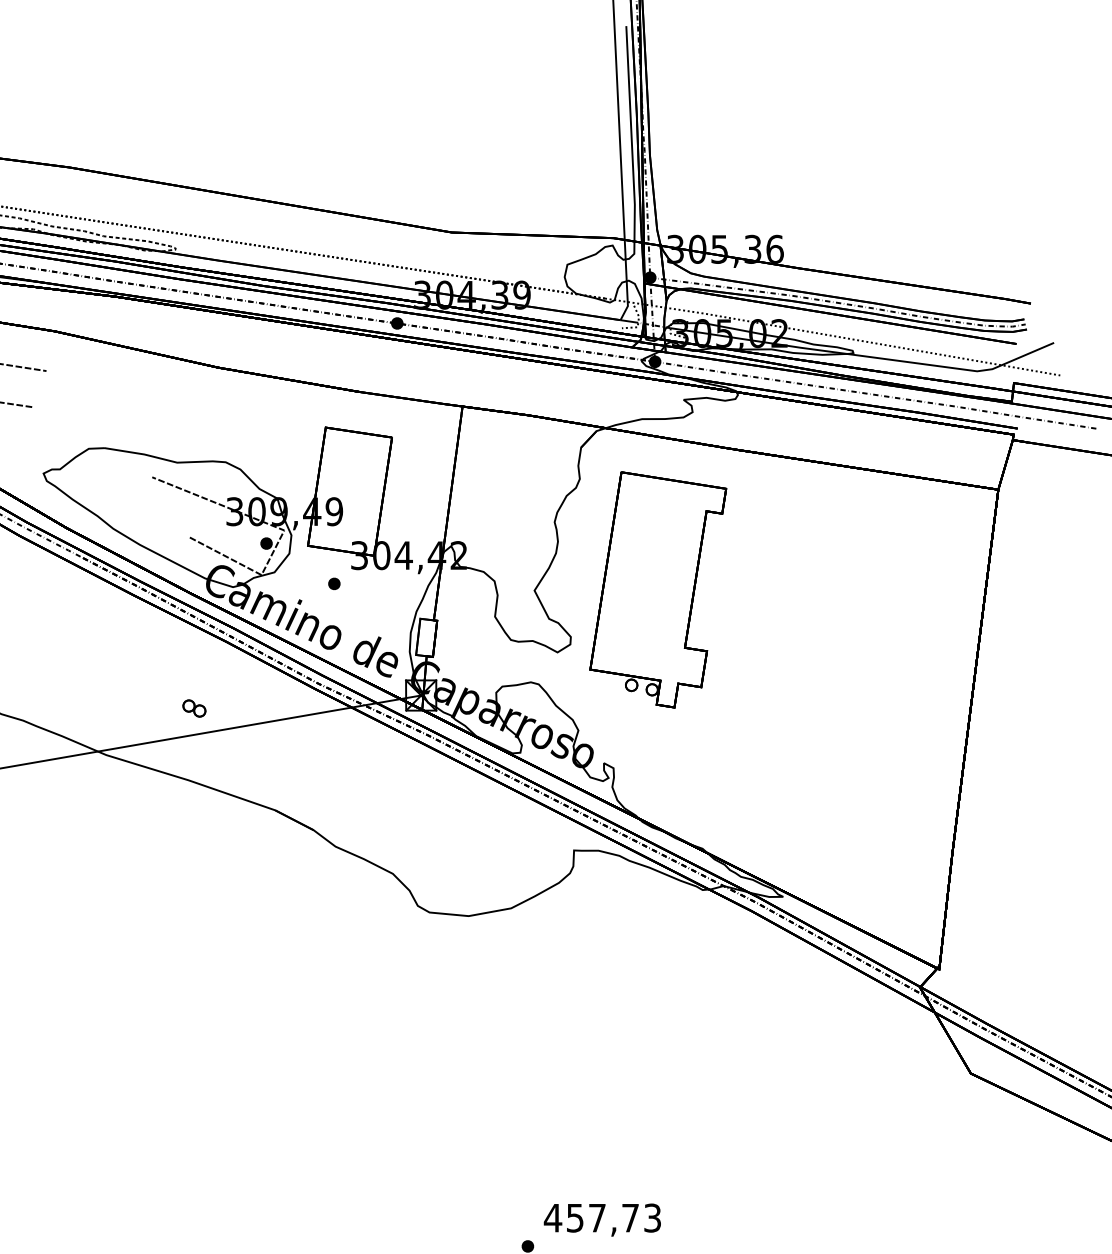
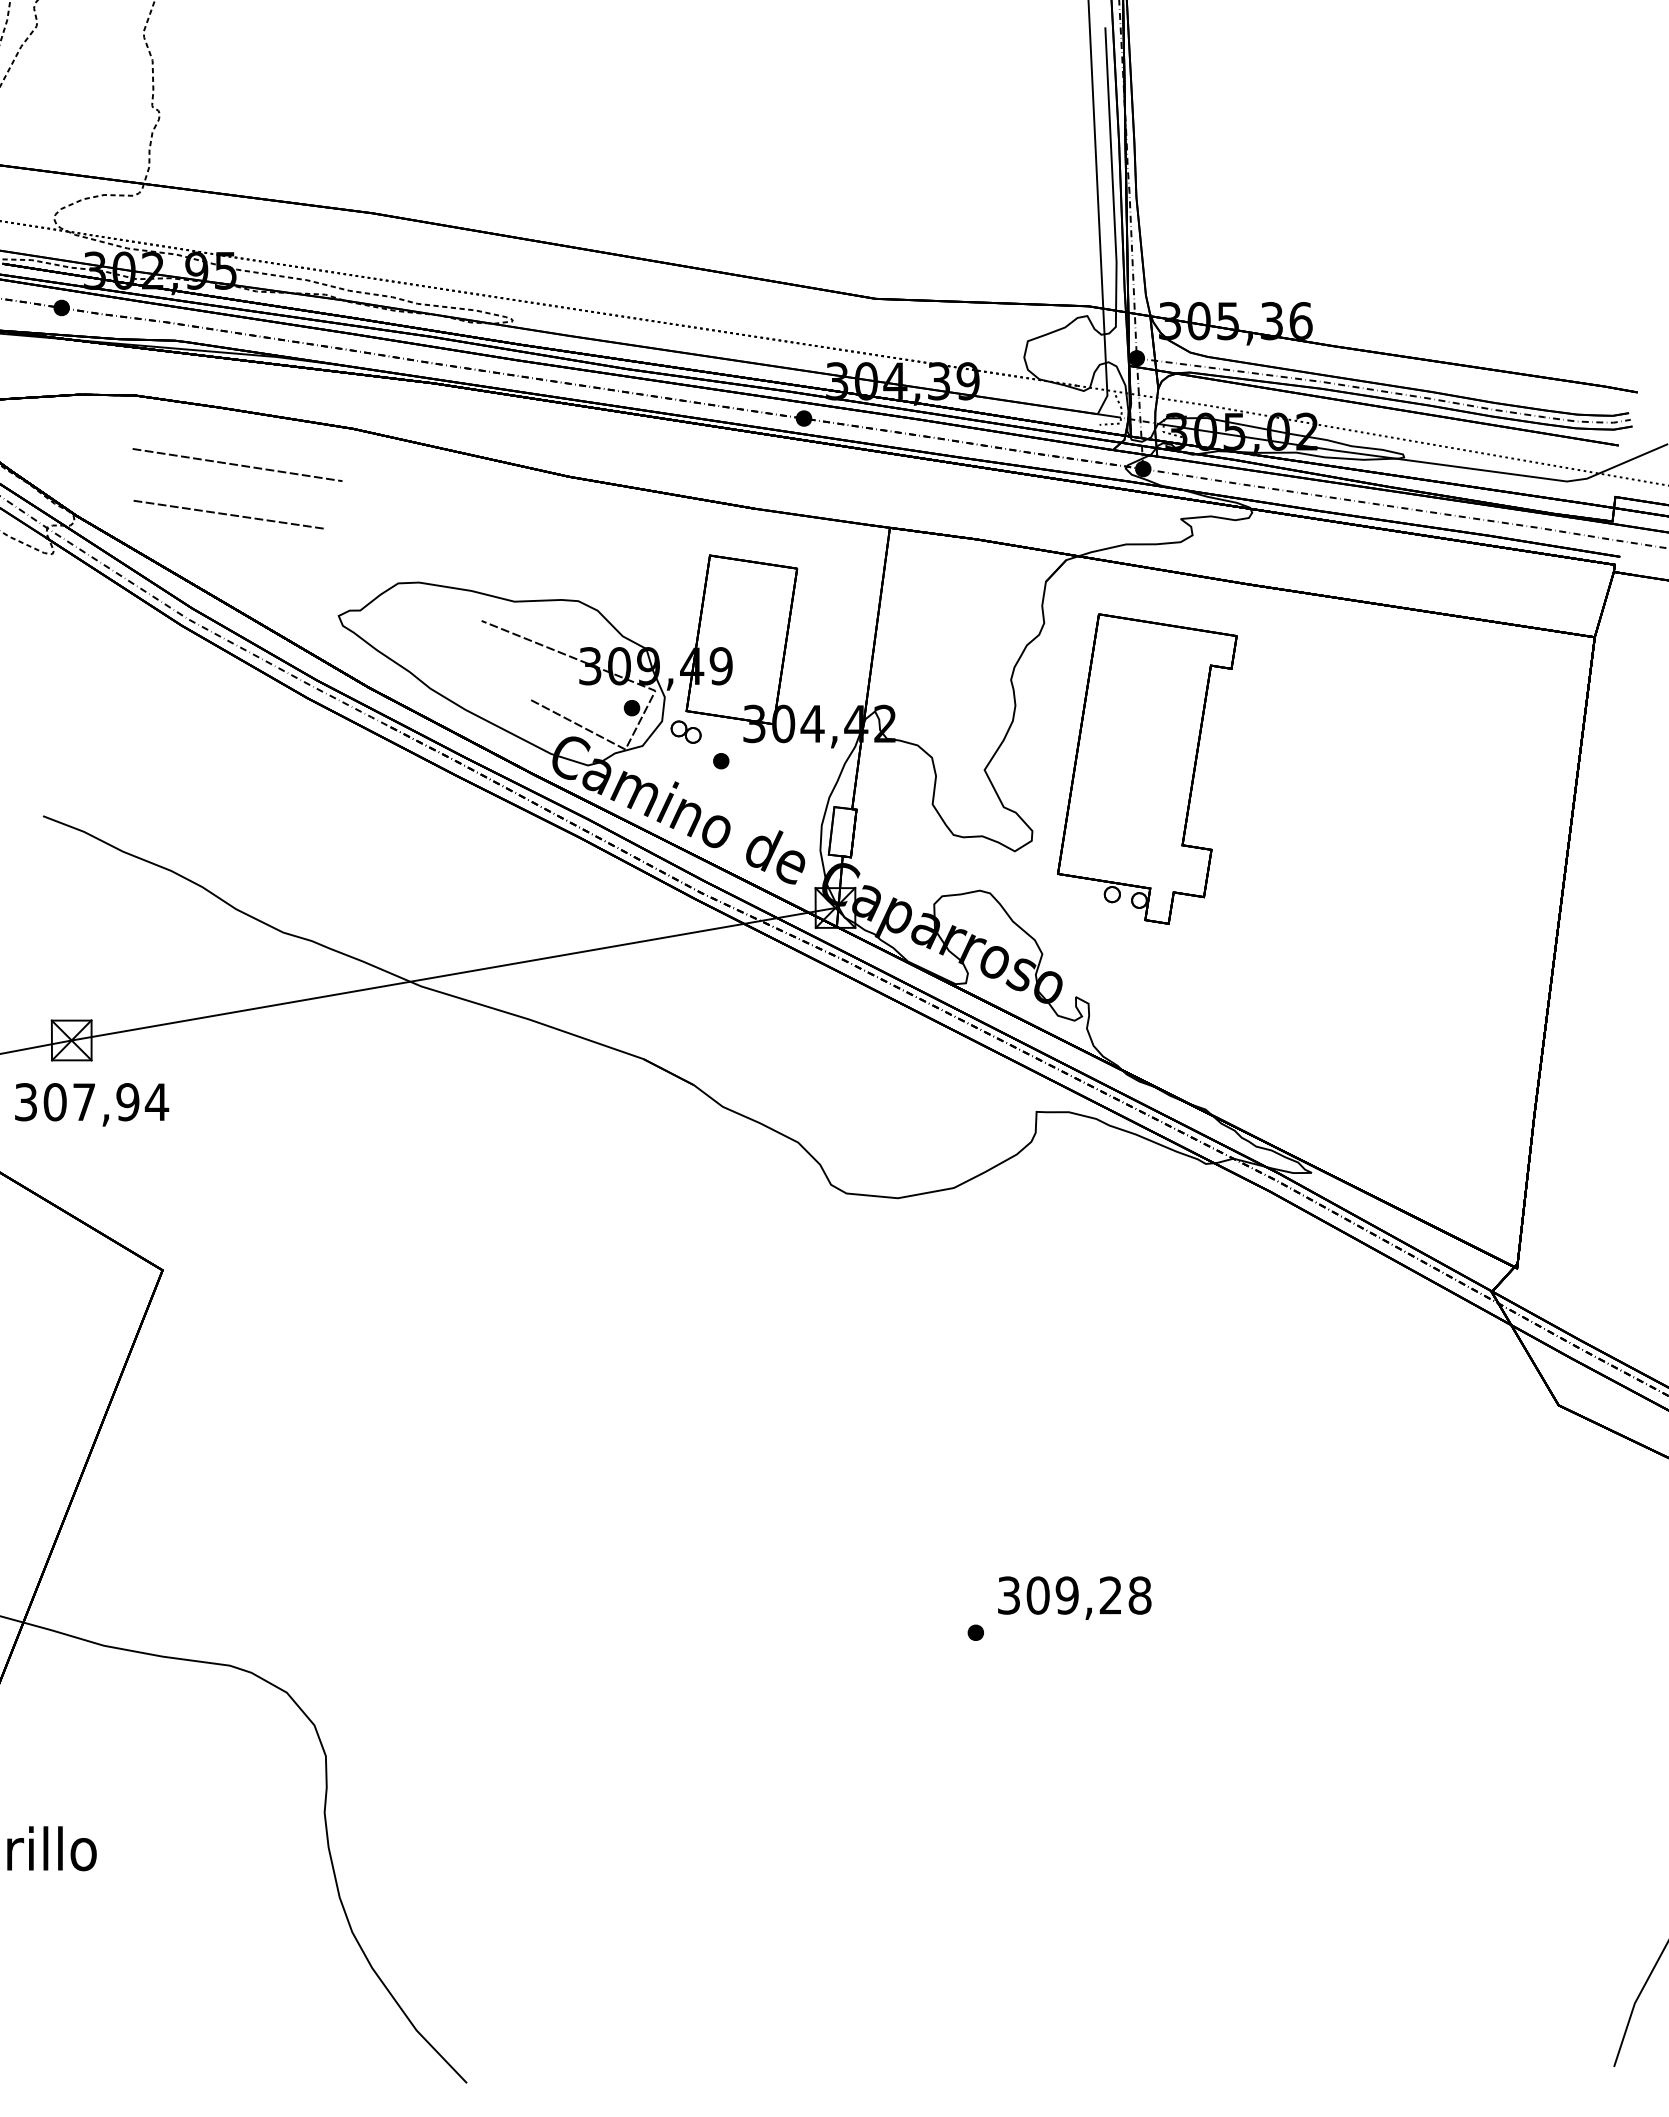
part: (193, 708) -> (685, 731), moved
text: (602, 1218) -> (1073, 1595), 457,73 -> 309,28

